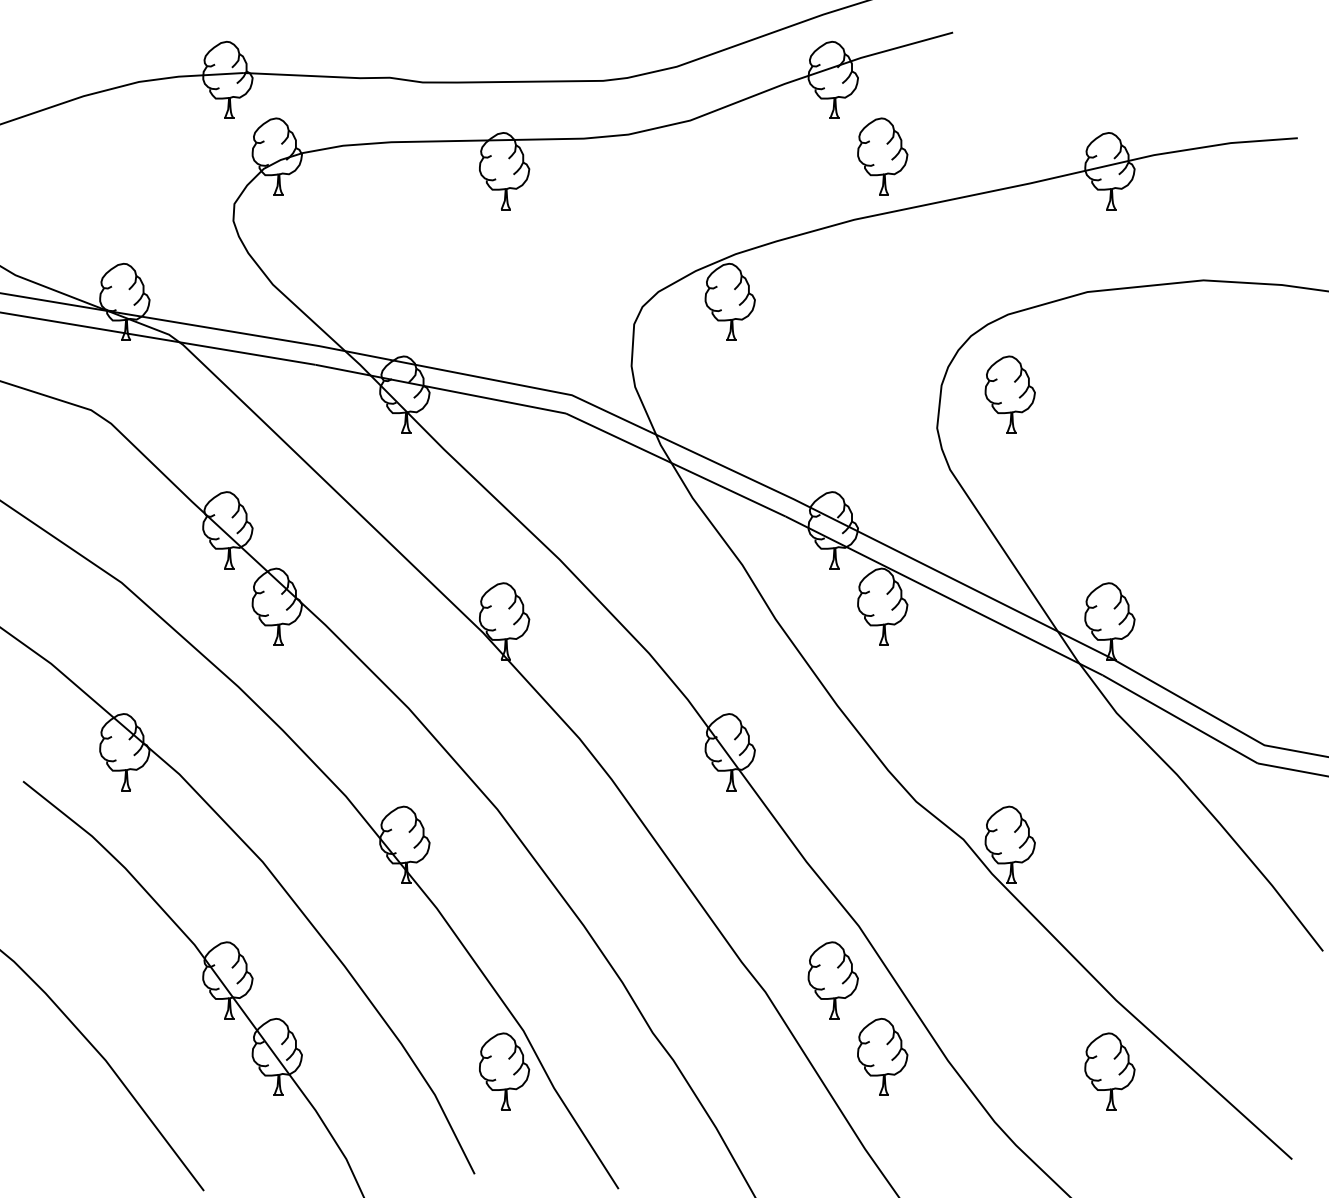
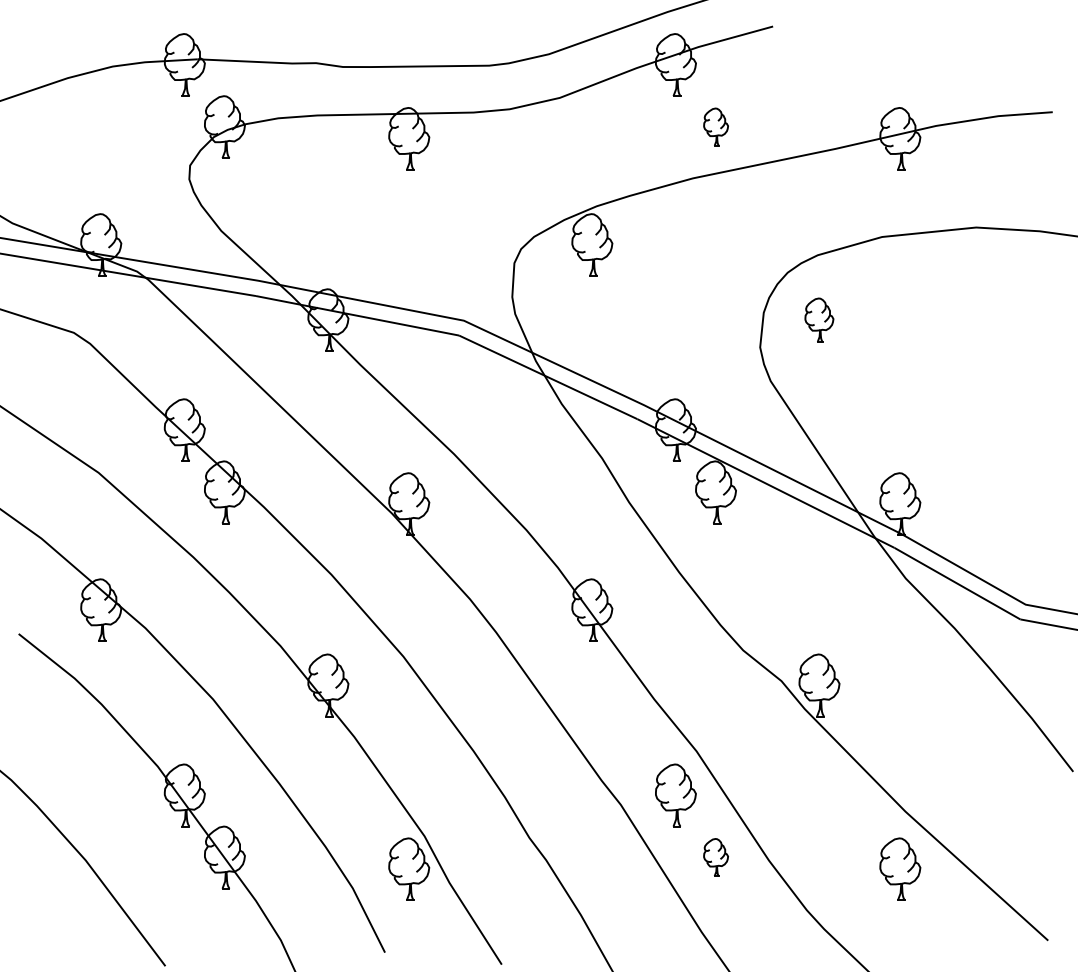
part: (882, 156) -> (715, 127), size x0.6
part: (1009, 394) -> (818, 320), size x0.7
part: (882, 1056) -> (715, 857), size x0.6

